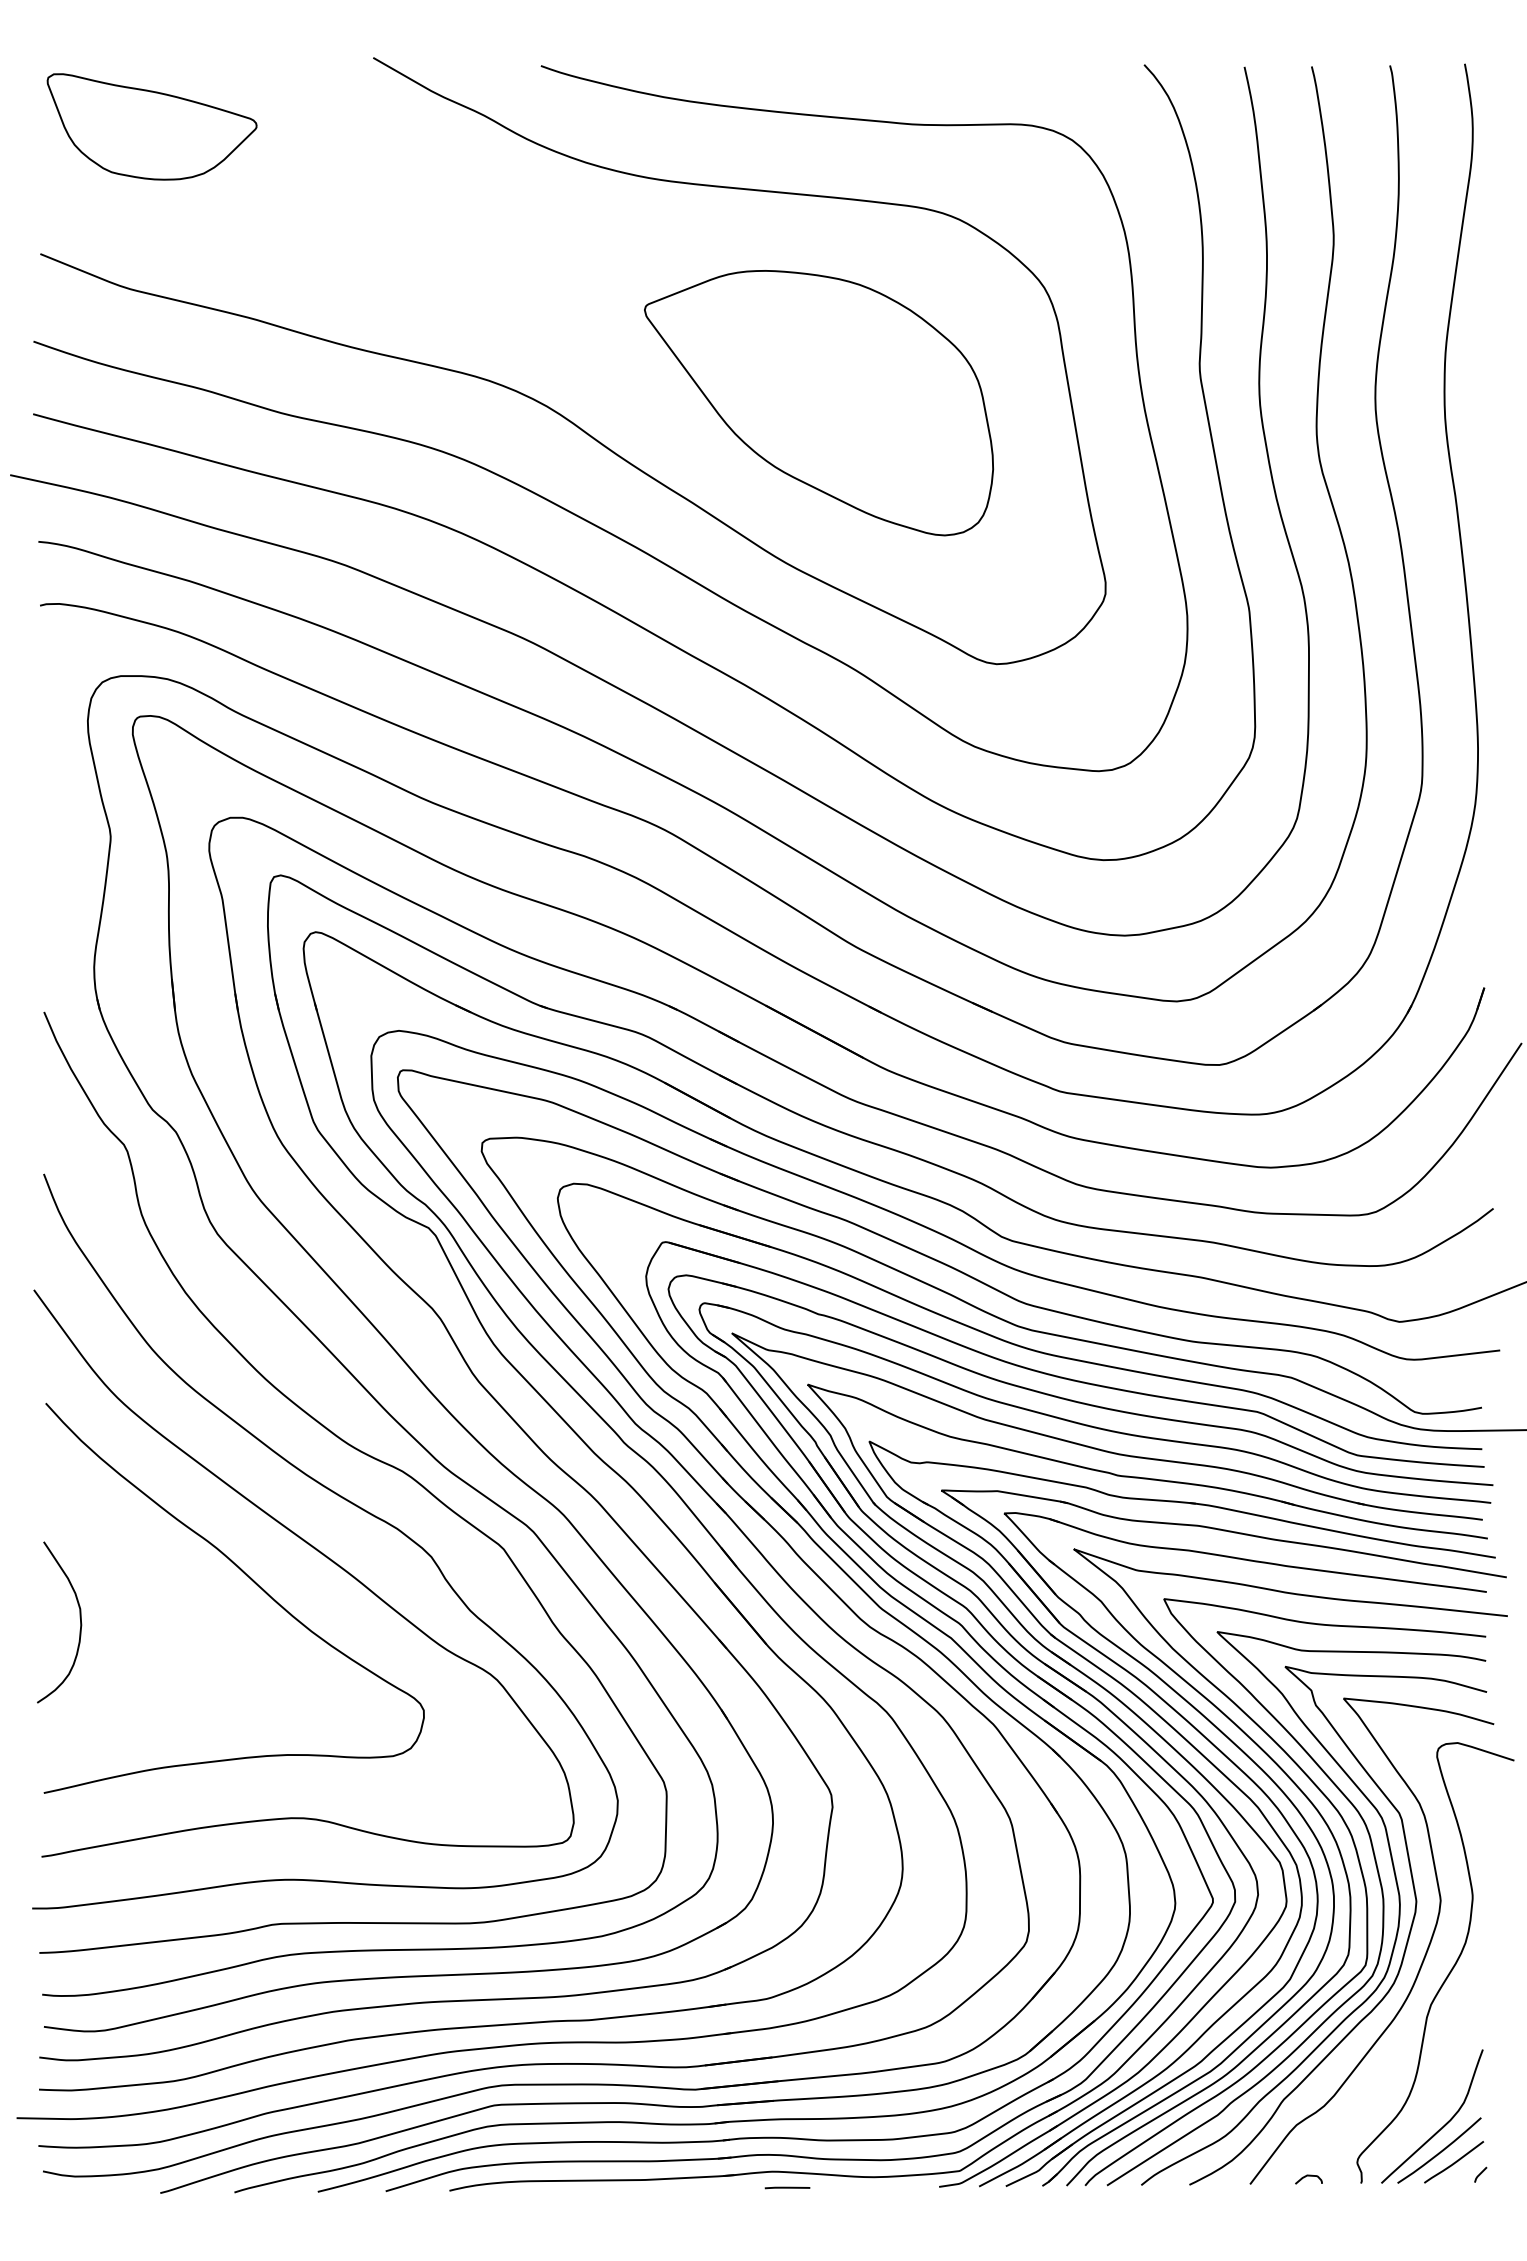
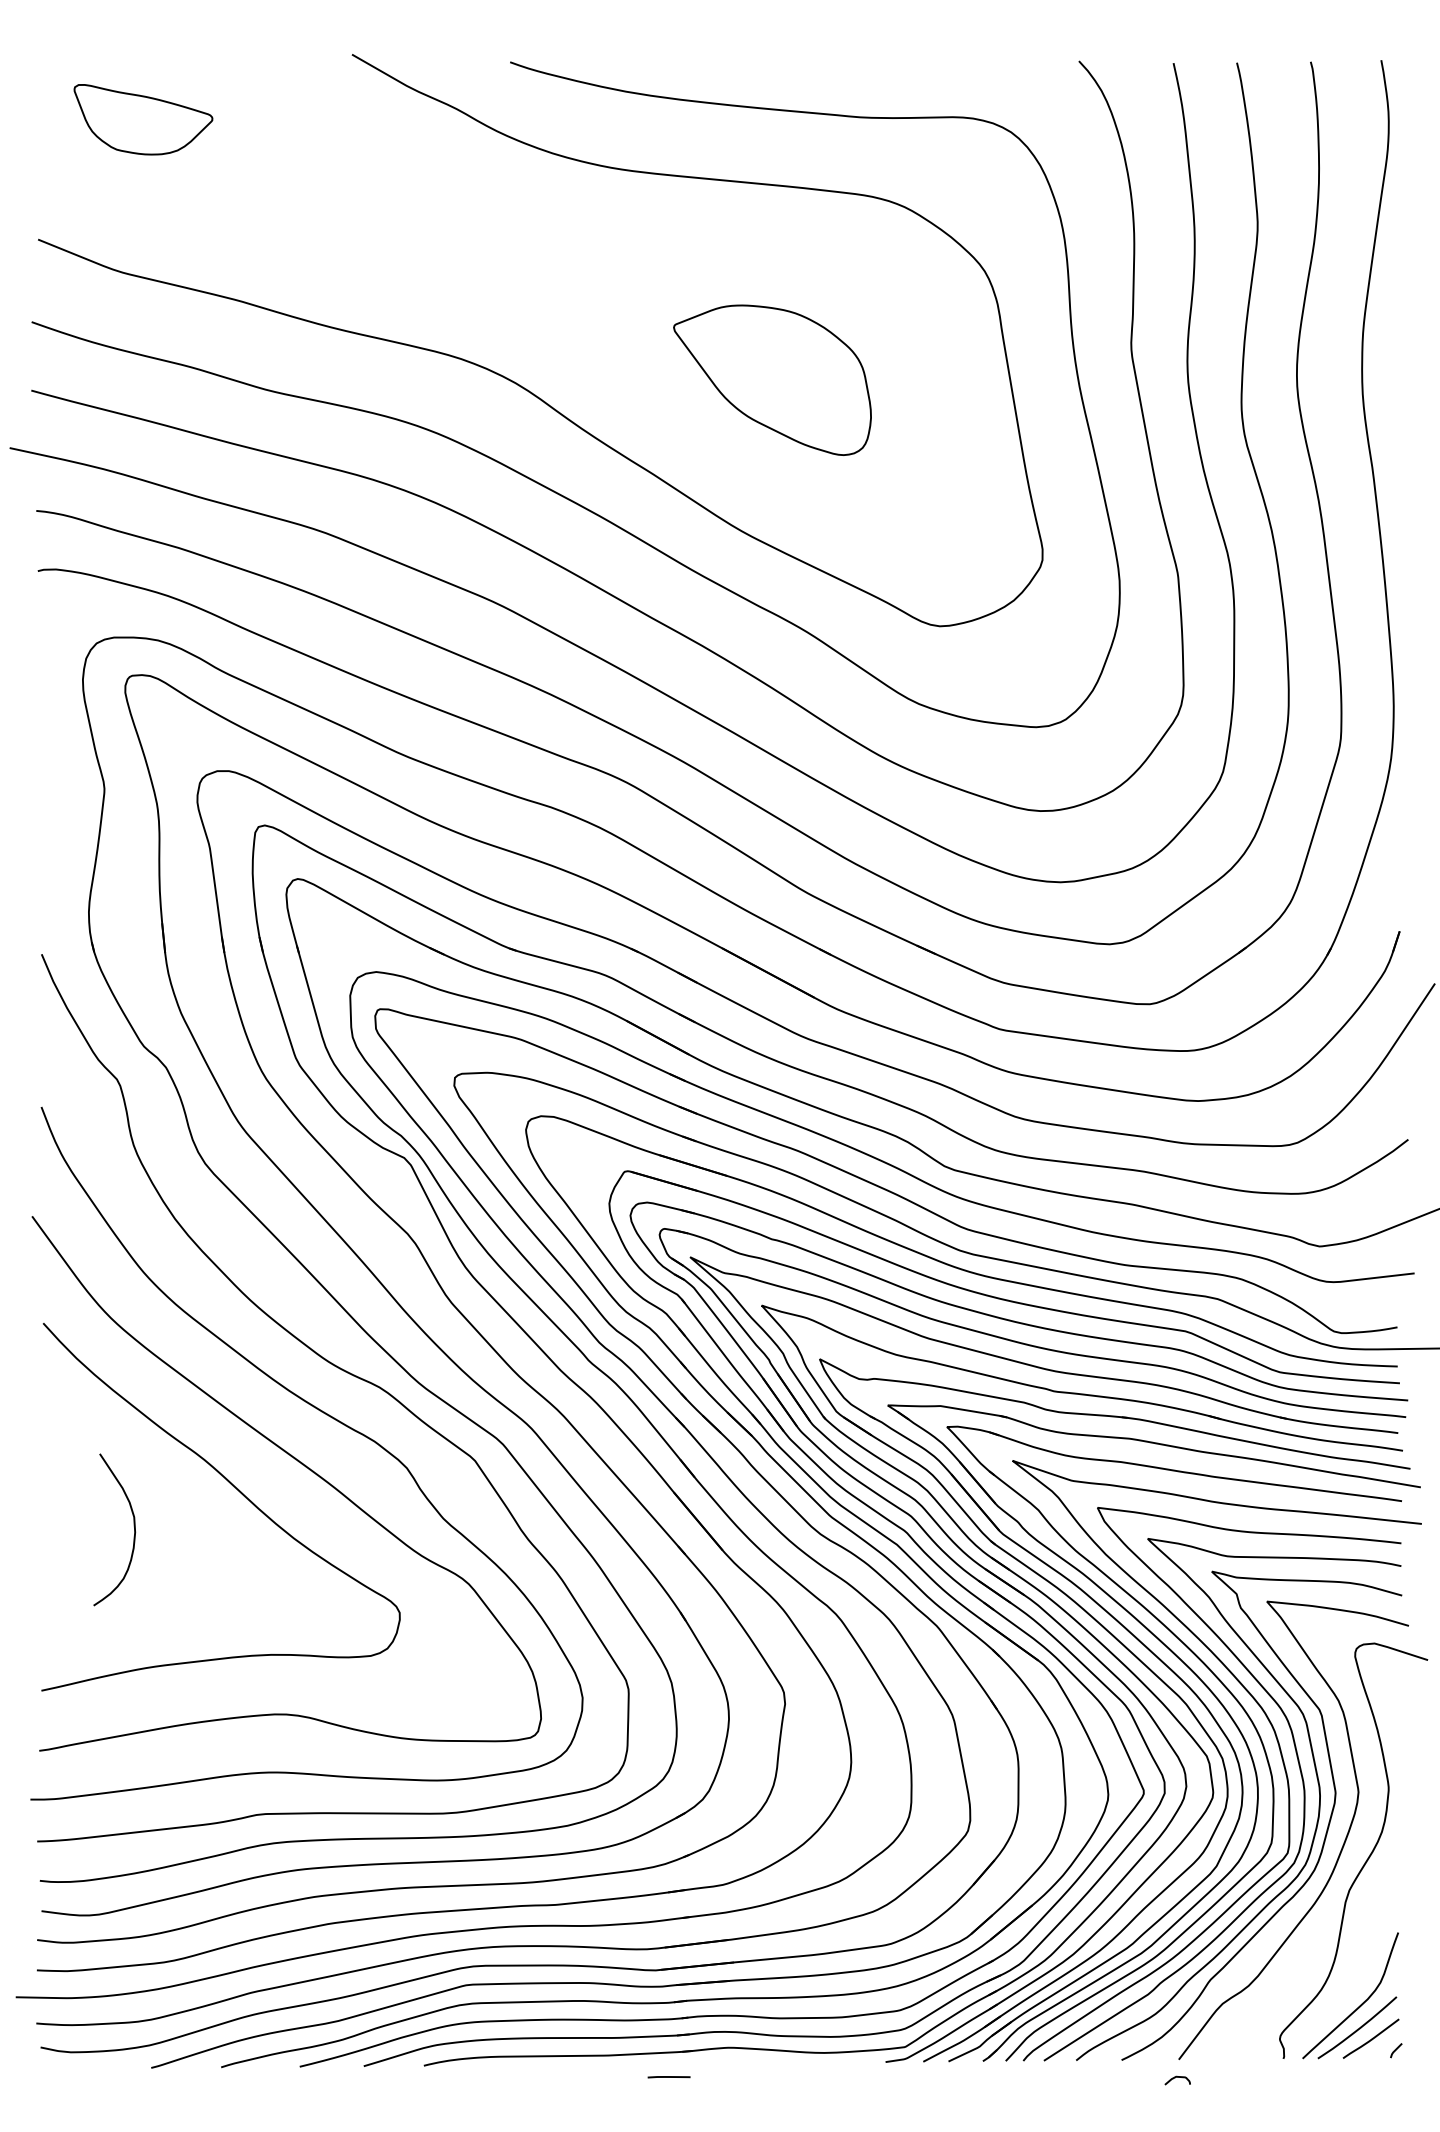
part: (151, 126) -> (142, 119), size x0.7
part: (819, 403) -> (772, 380), size x0.6
curve: (79, 1617) -> (133, 1525), moved
curve: (1308, 2176) -> (1177, 2077), moved
line: (787, 2187) -> (669, 2076), moved

